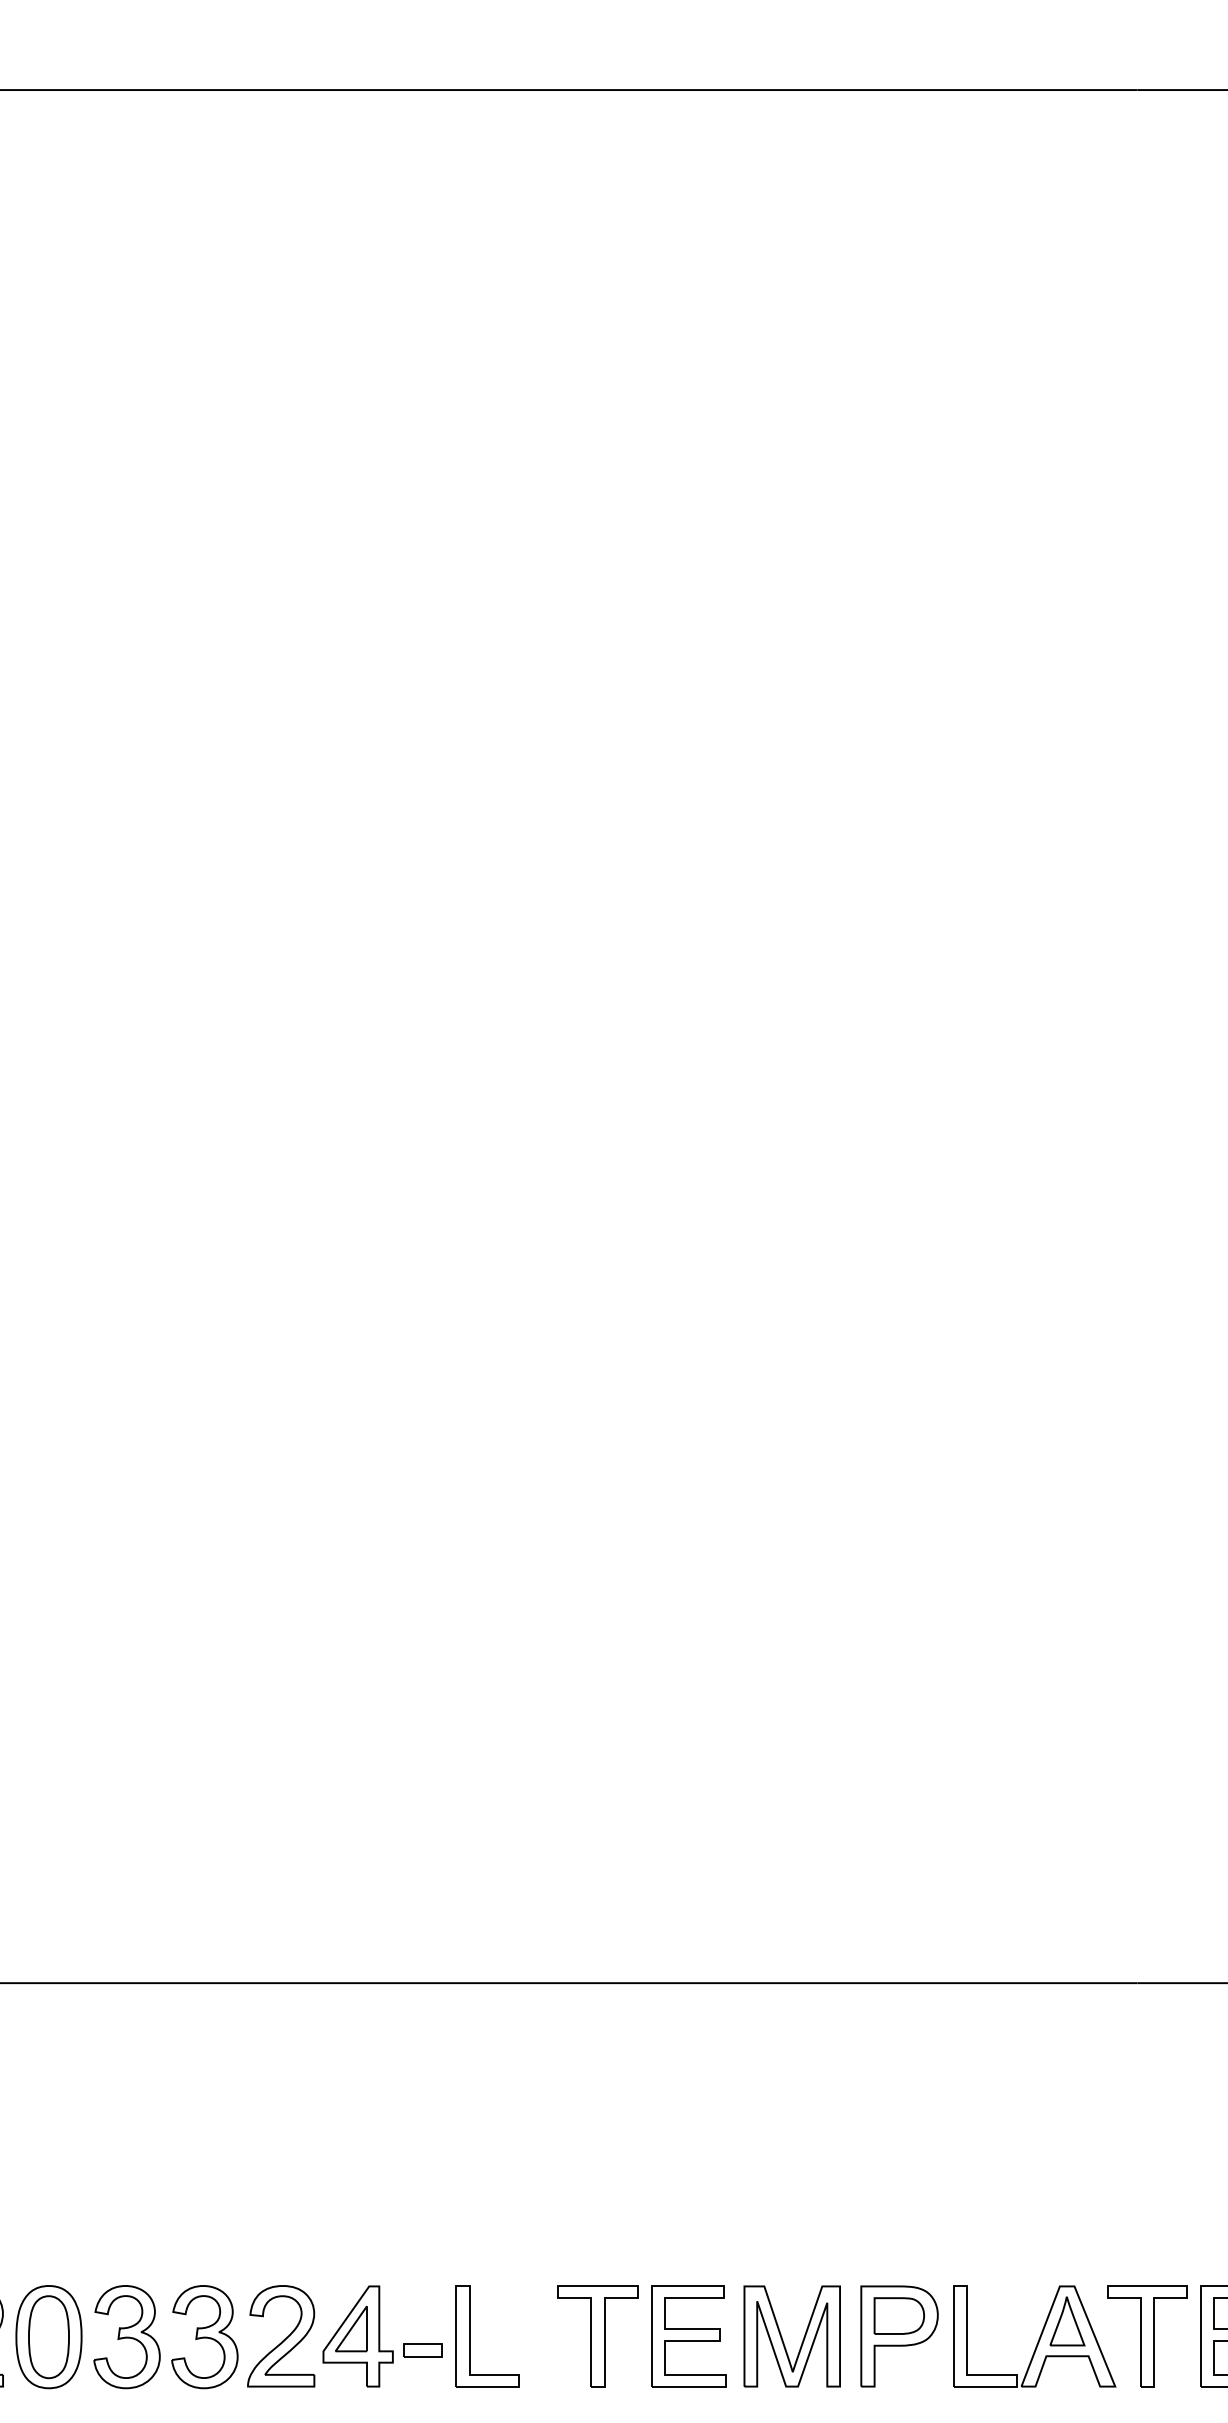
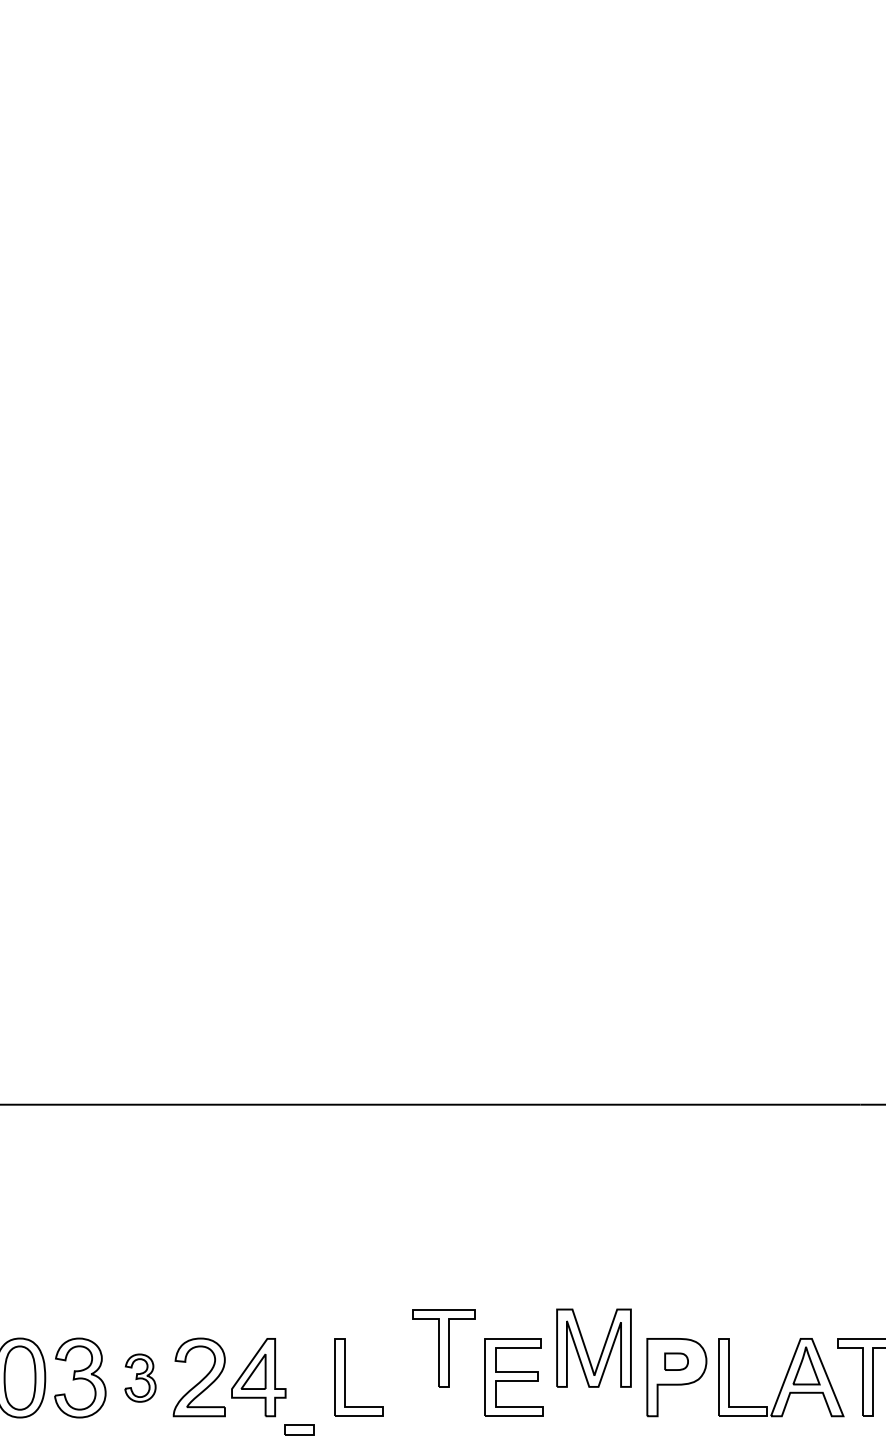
part: (898, 2315) -> (676, 1361), size x0.6
part: (597, 2336) -> (443, 1348), moved
part: (204, 2337) -> (140, 1378), size x0.6
part: (783, 2340) -> (587, 1351), moved
part: (422, 2350) -> (299, 1430), moved

